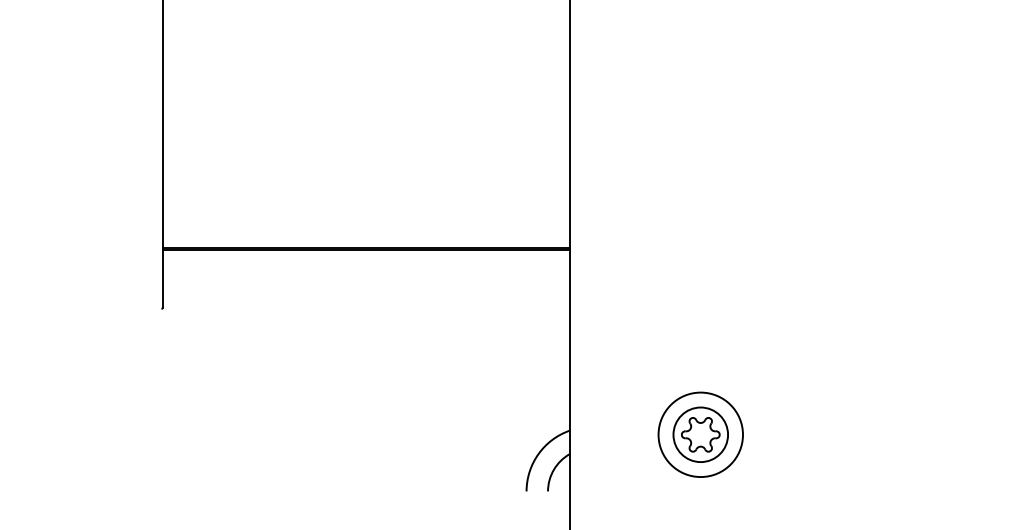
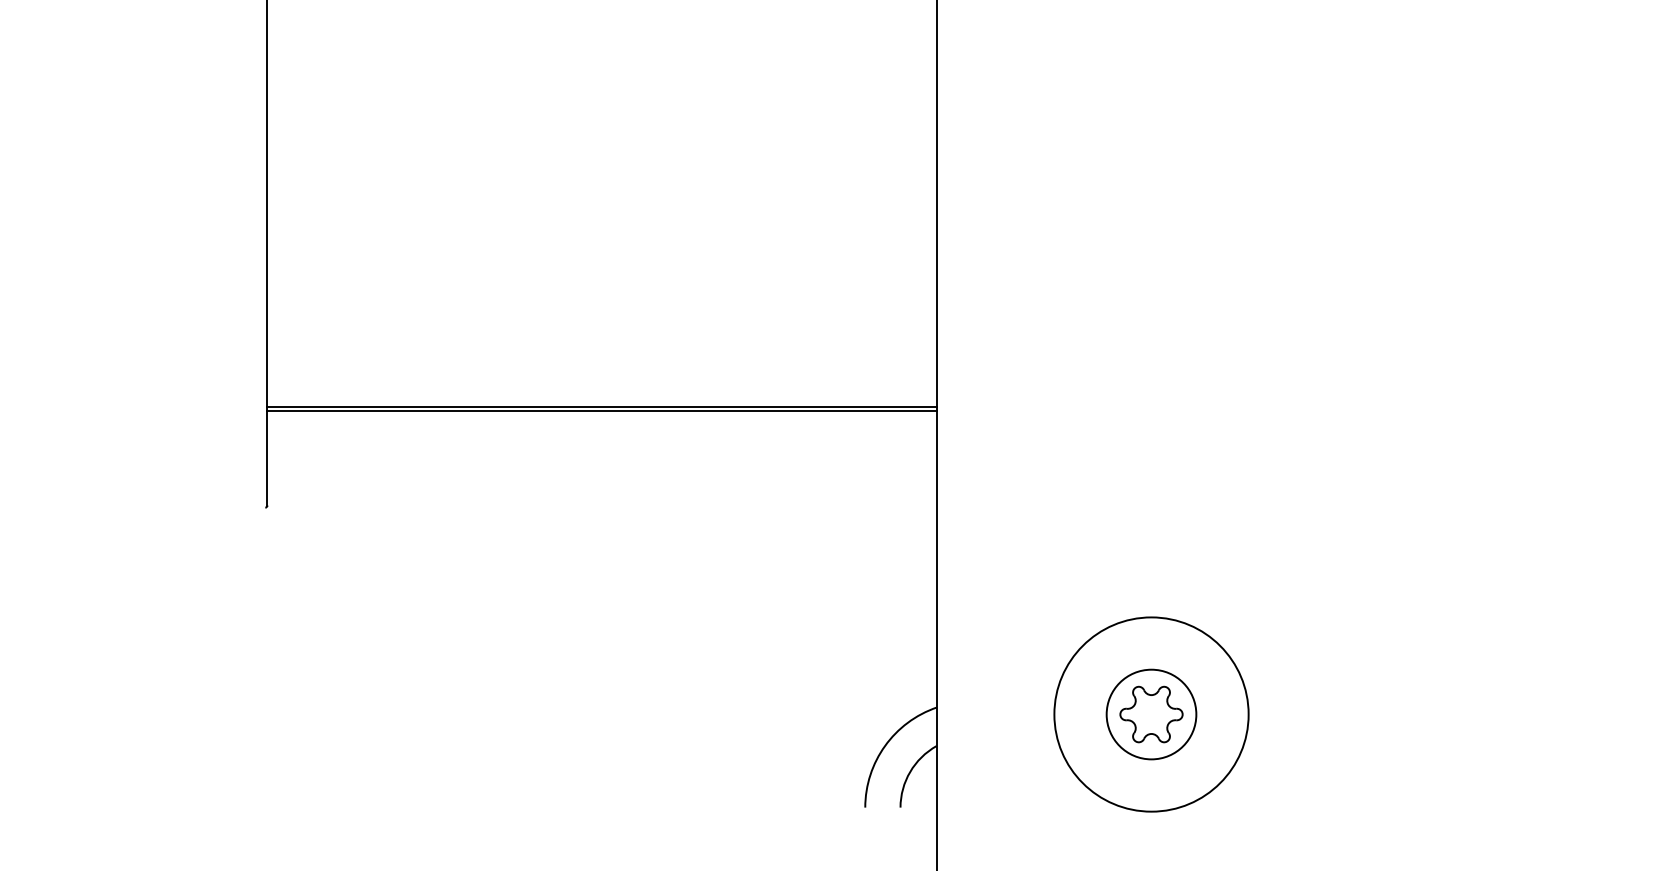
circle: (700, 434) -> (1151, 714), size x1.4

